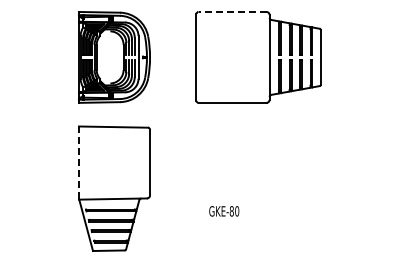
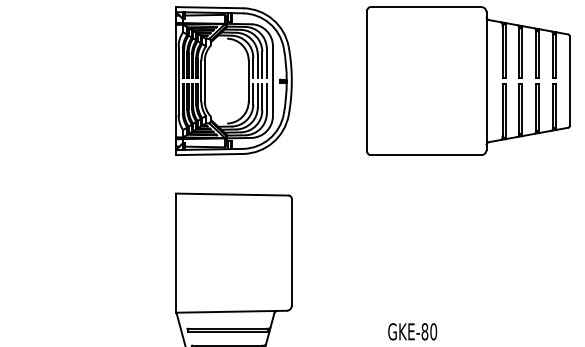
line: (232, 11) -> (426, 6), dashed -> solid
line: (79, 163) -> (176, 253), dashed -> solid

